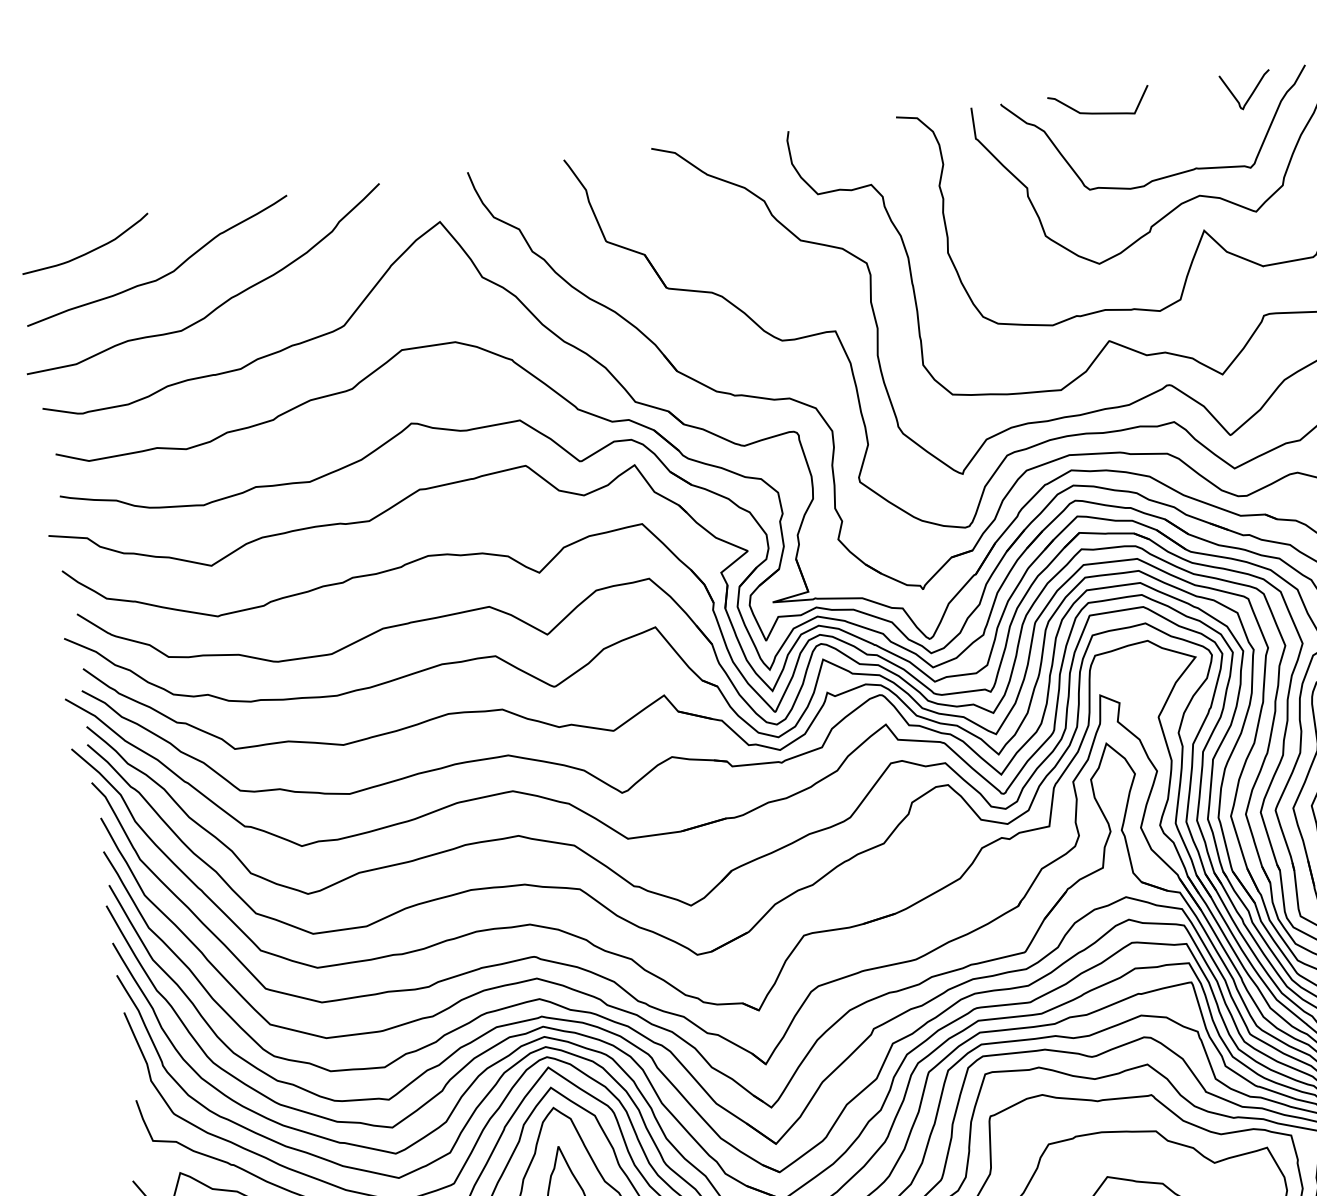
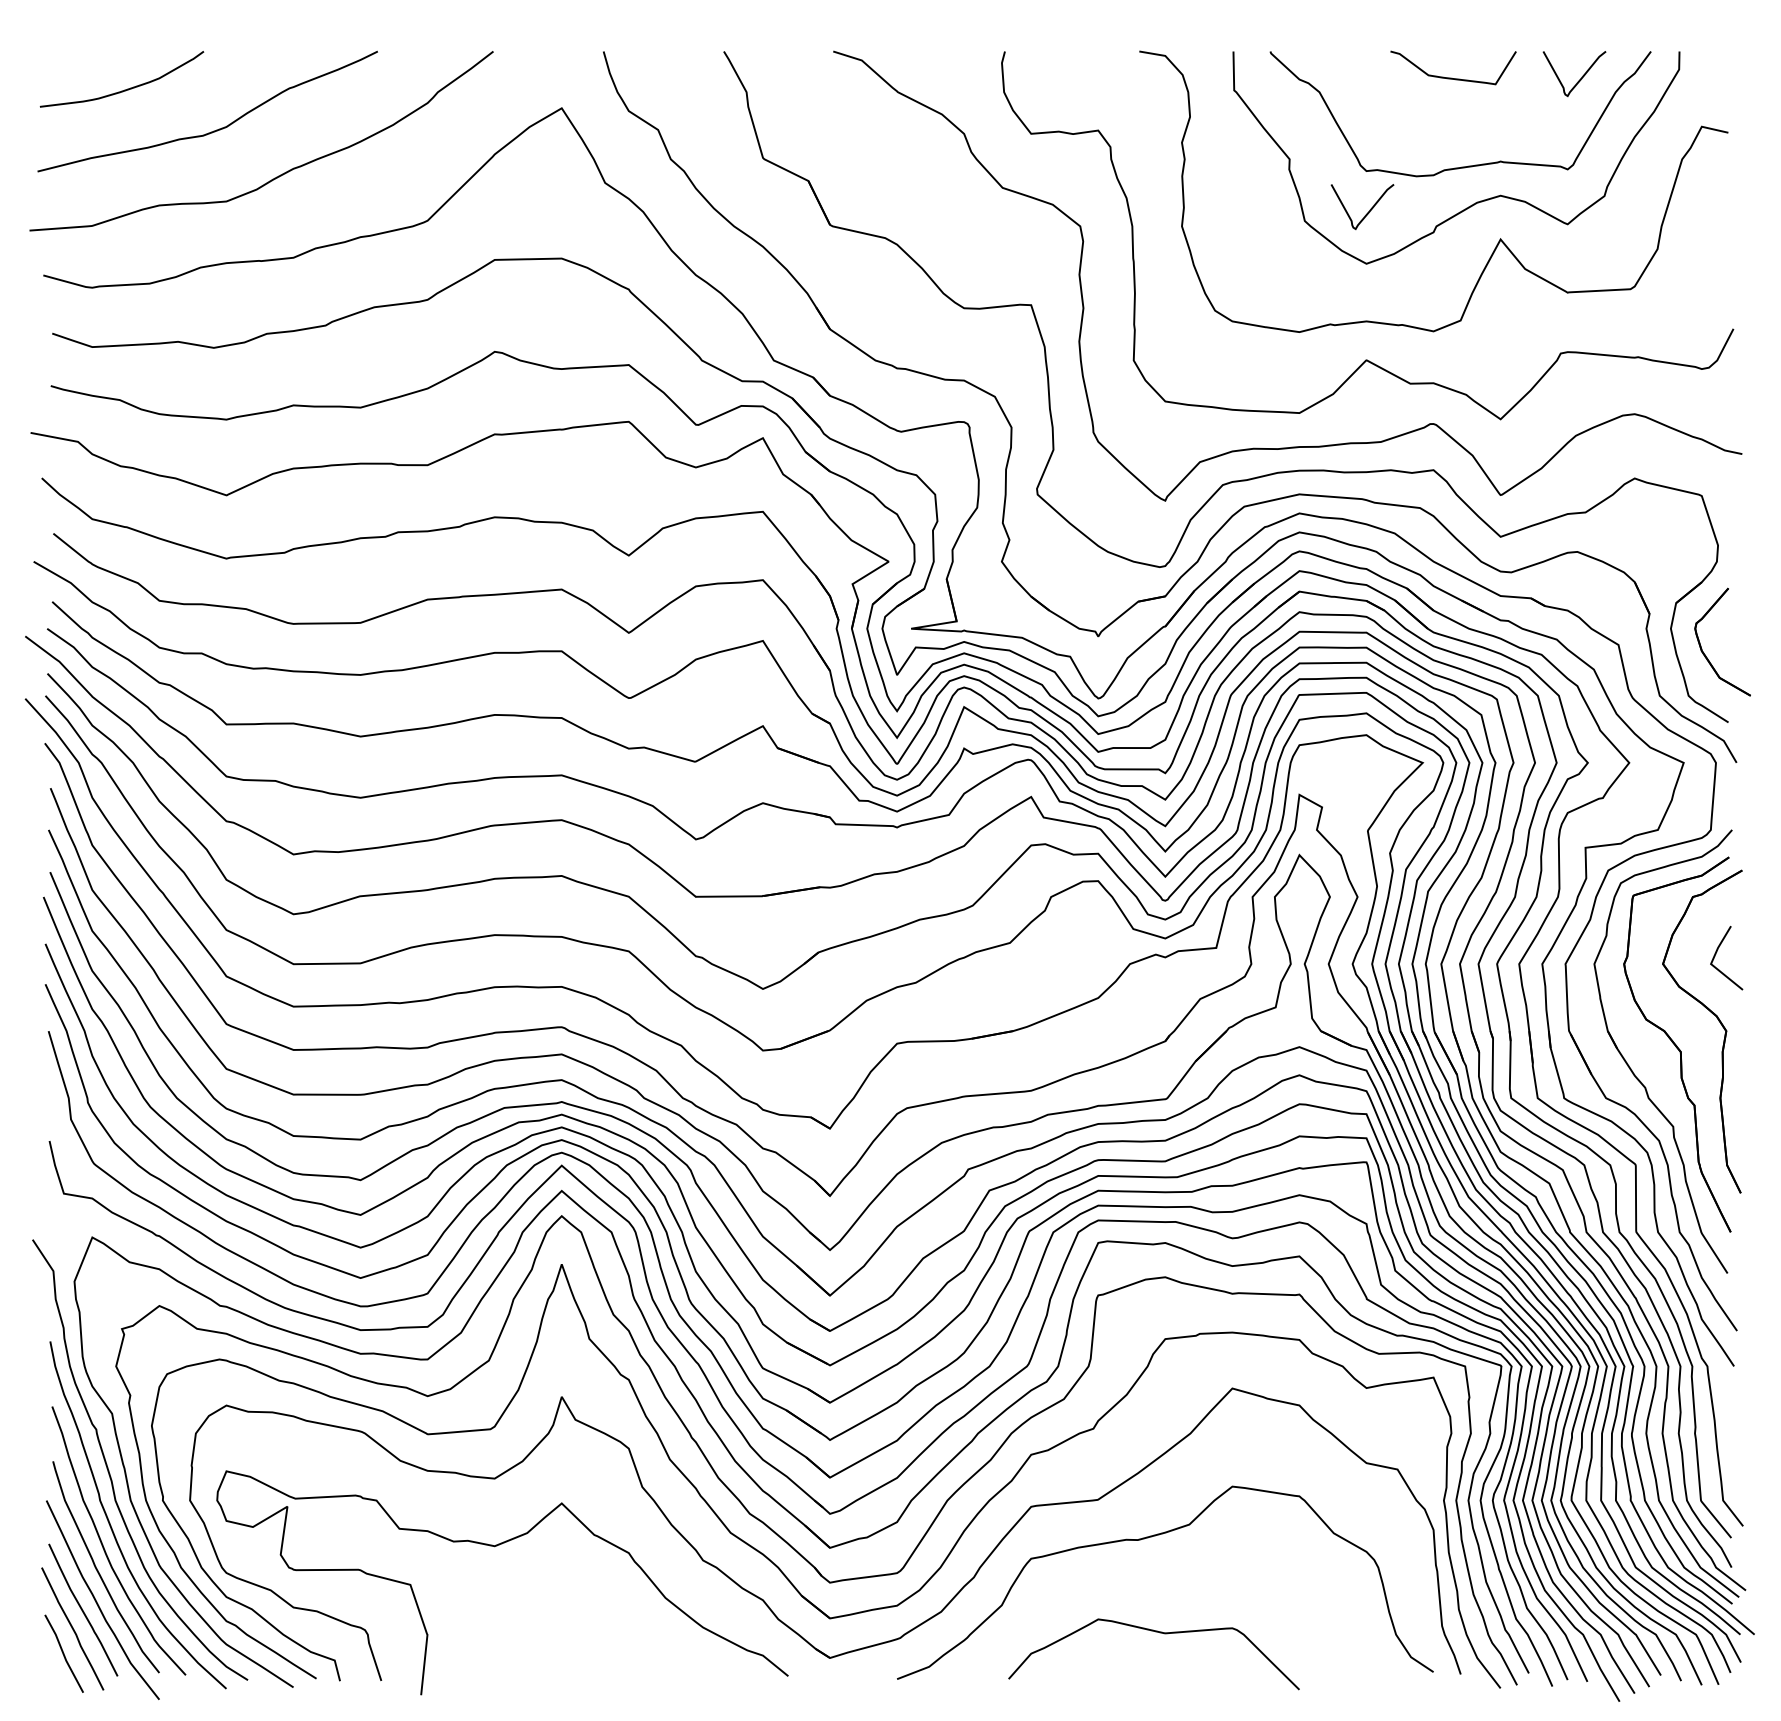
curve: (1098, 112) -> (1451, 77), moved
curve: (1094, 222) -> (1367, 212), added

